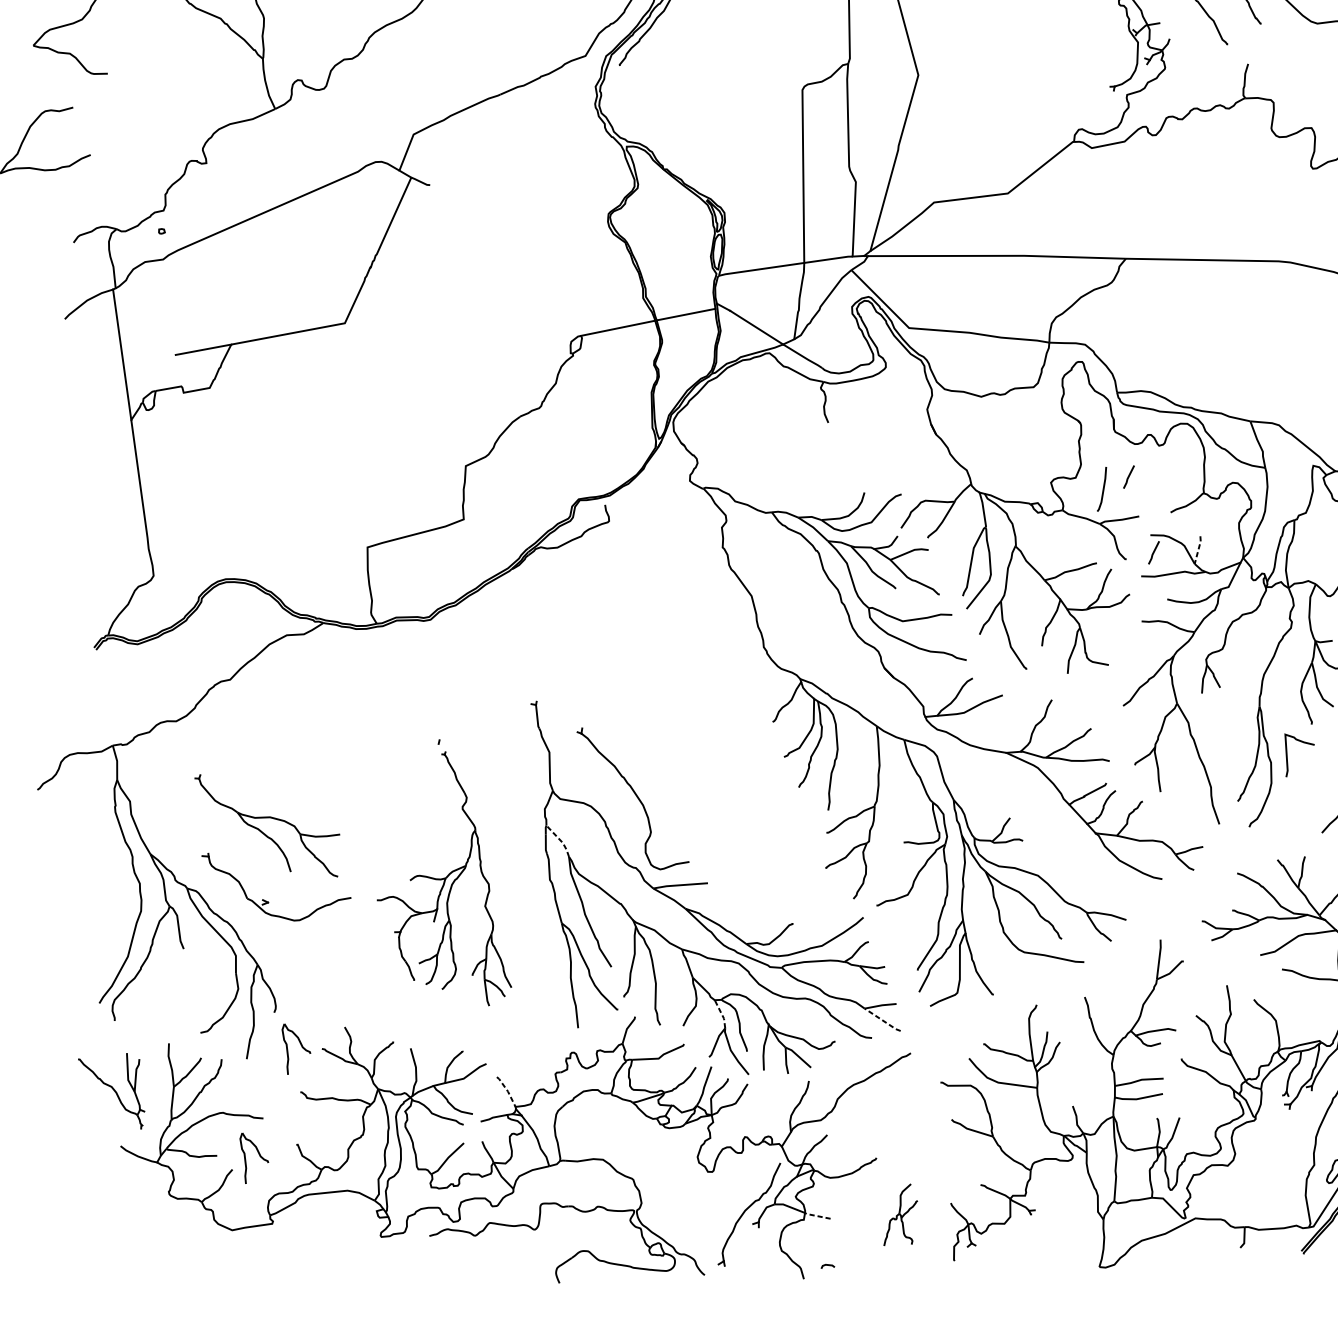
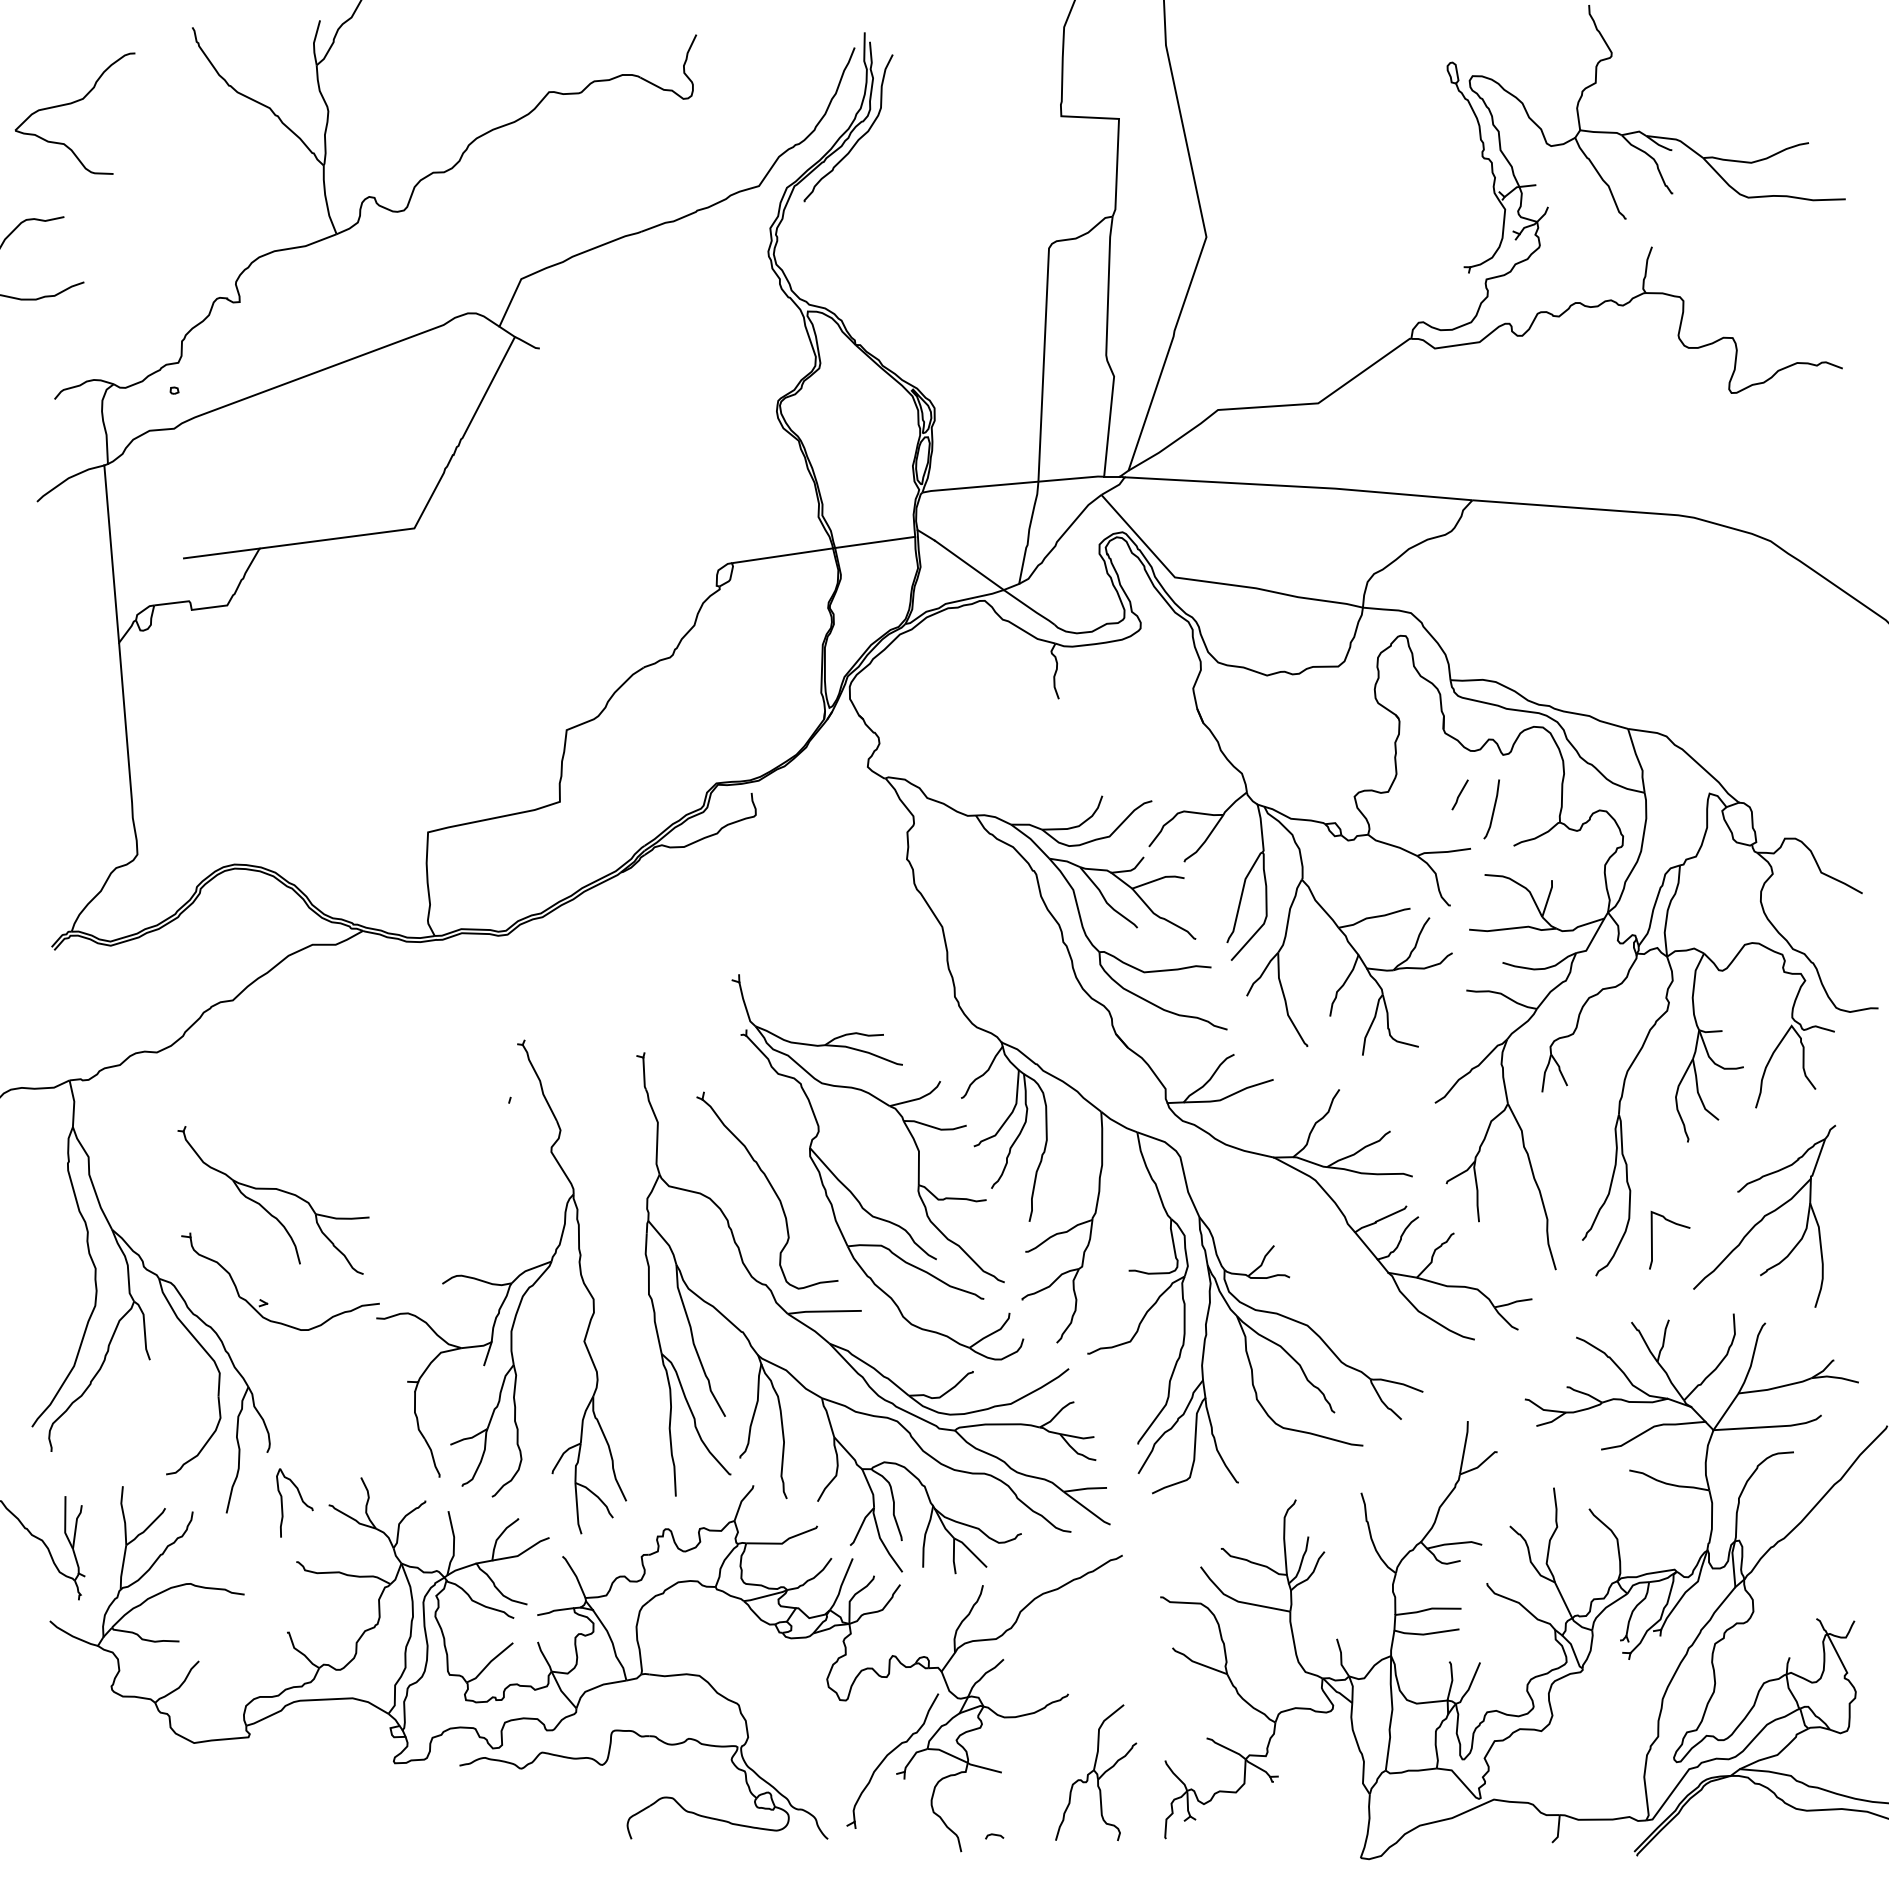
line: (1102, 490) -> (1492, 810), moved
line: (1198, 549) -> (1548, 898), dashed -> solid
line: (1153, 552) -> (1487, 898), removed
curve: (1302, 742) -> (1674, 1224), moved
part: (696, 796) -> (852, 1192), added
line: (560, 840) -> (666, 1241), dashed -> solid
part: (440, 880) -> (501, 1286), size x1.43
line: (721, 1014) -> (870, 1488), dashed -> solid
line: (882, 1020) -> (1086, 1508), dashed -> solid
line: (507, 1090) -> (575, 1575), dashed -> solid
part: (258, 1154) -> (235, 1642), removed
part: (900, 1214) -> (1096, 1772), size x1.67
line: (816, 1215) -> (983, 1767), dashed -> solid

